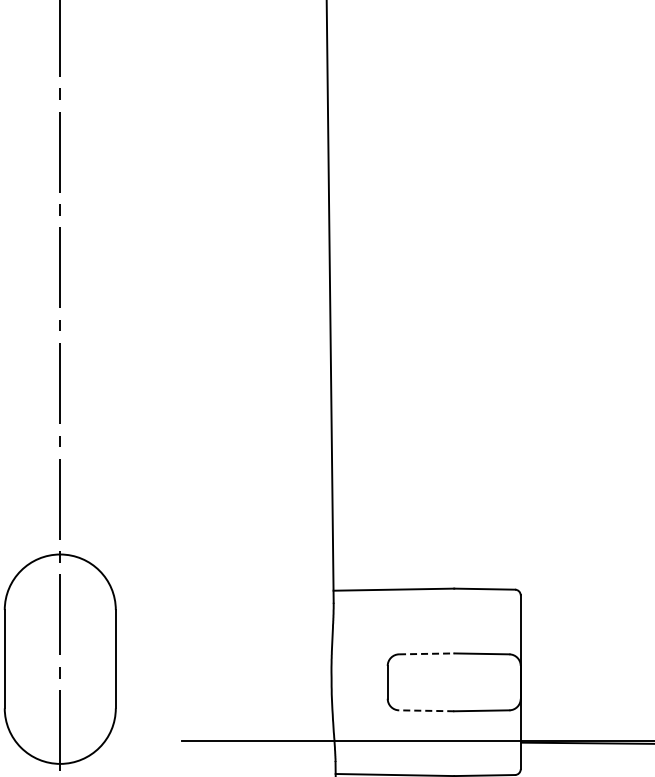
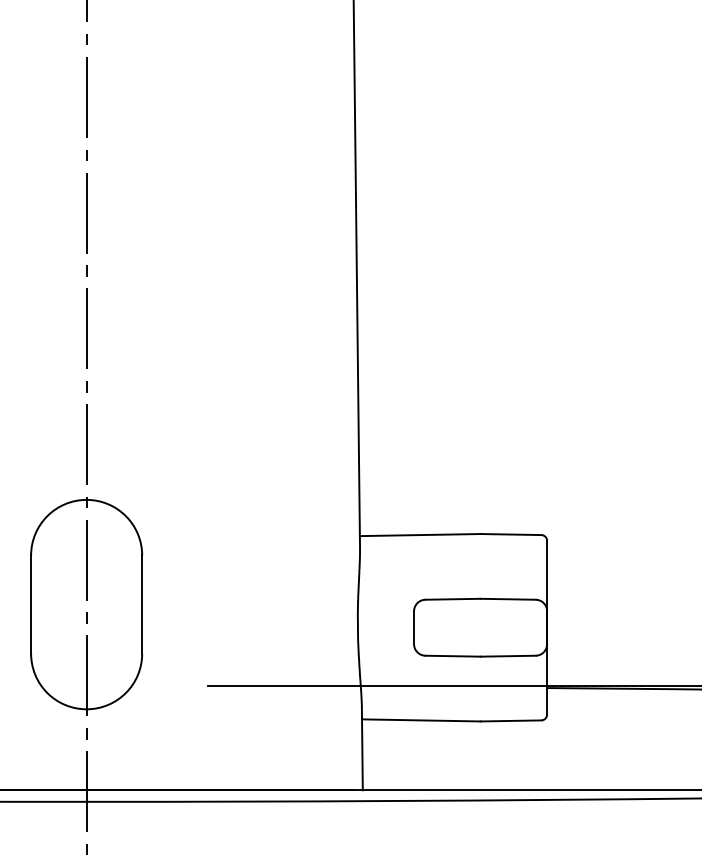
line: (427, 654) -> (453, 599), dashed -> solid
line: (427, 711) -> (453, 656), dashed -> solid

